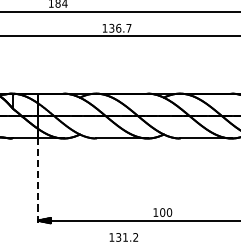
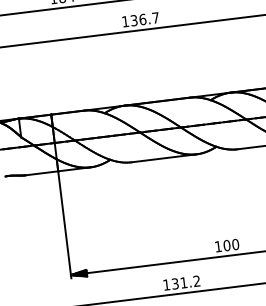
line: (38, 181) -> (65, 225), dashed -> solid

